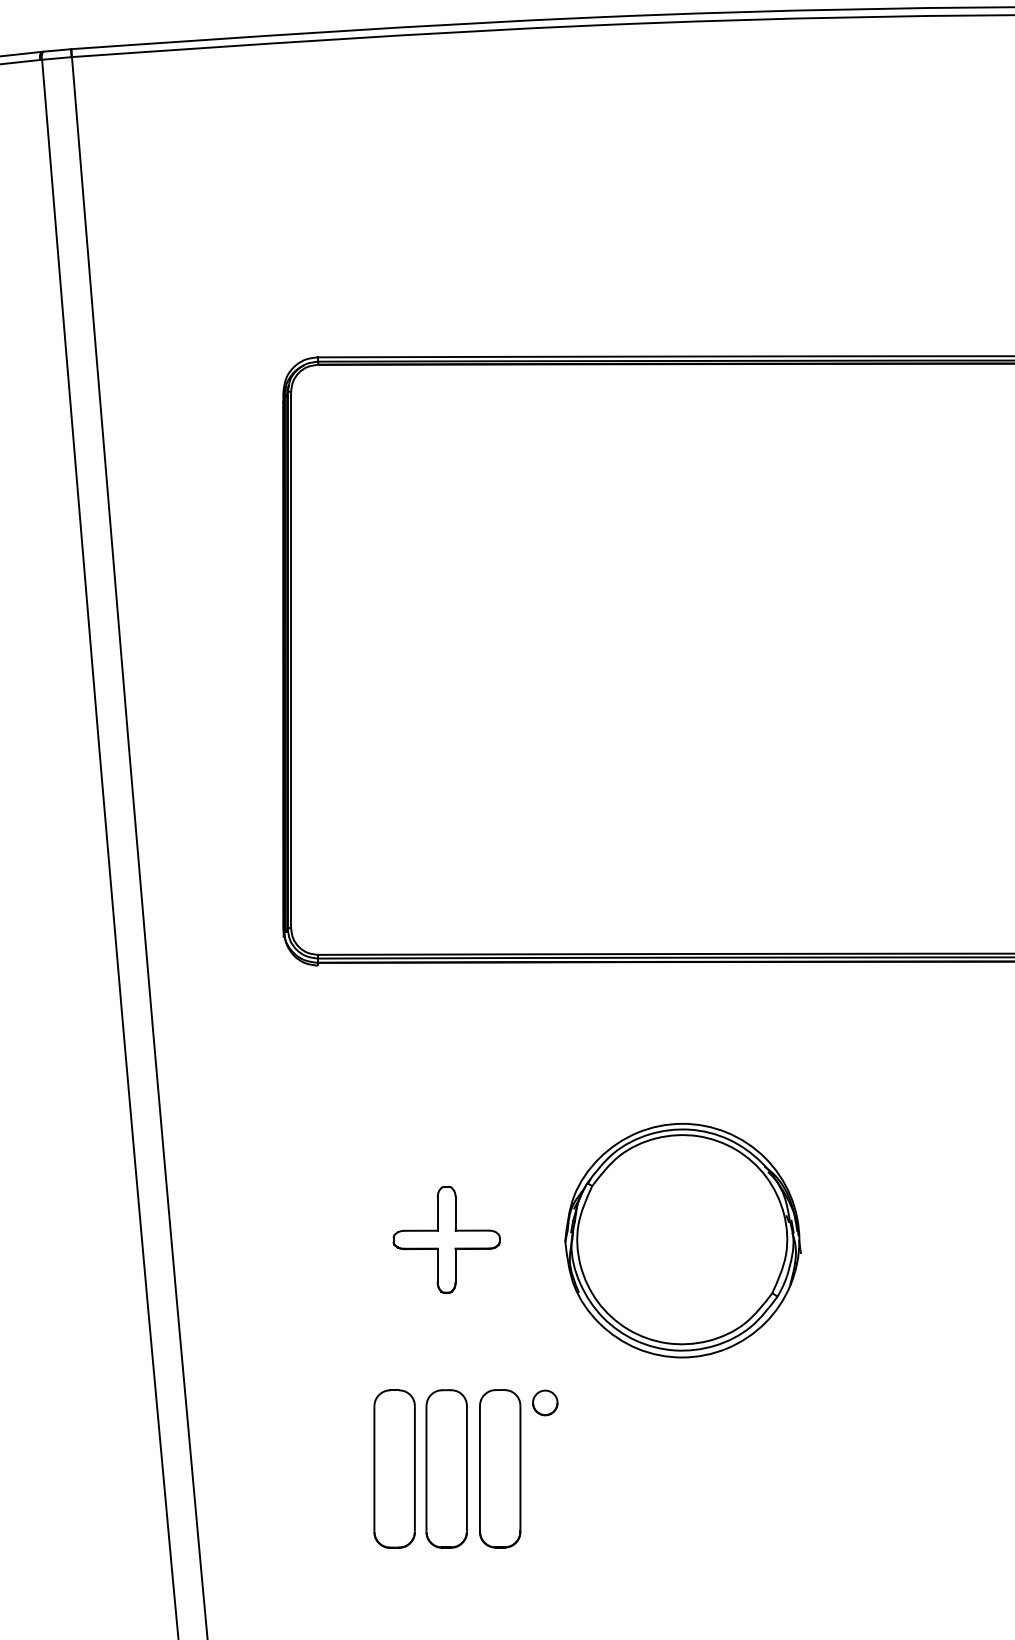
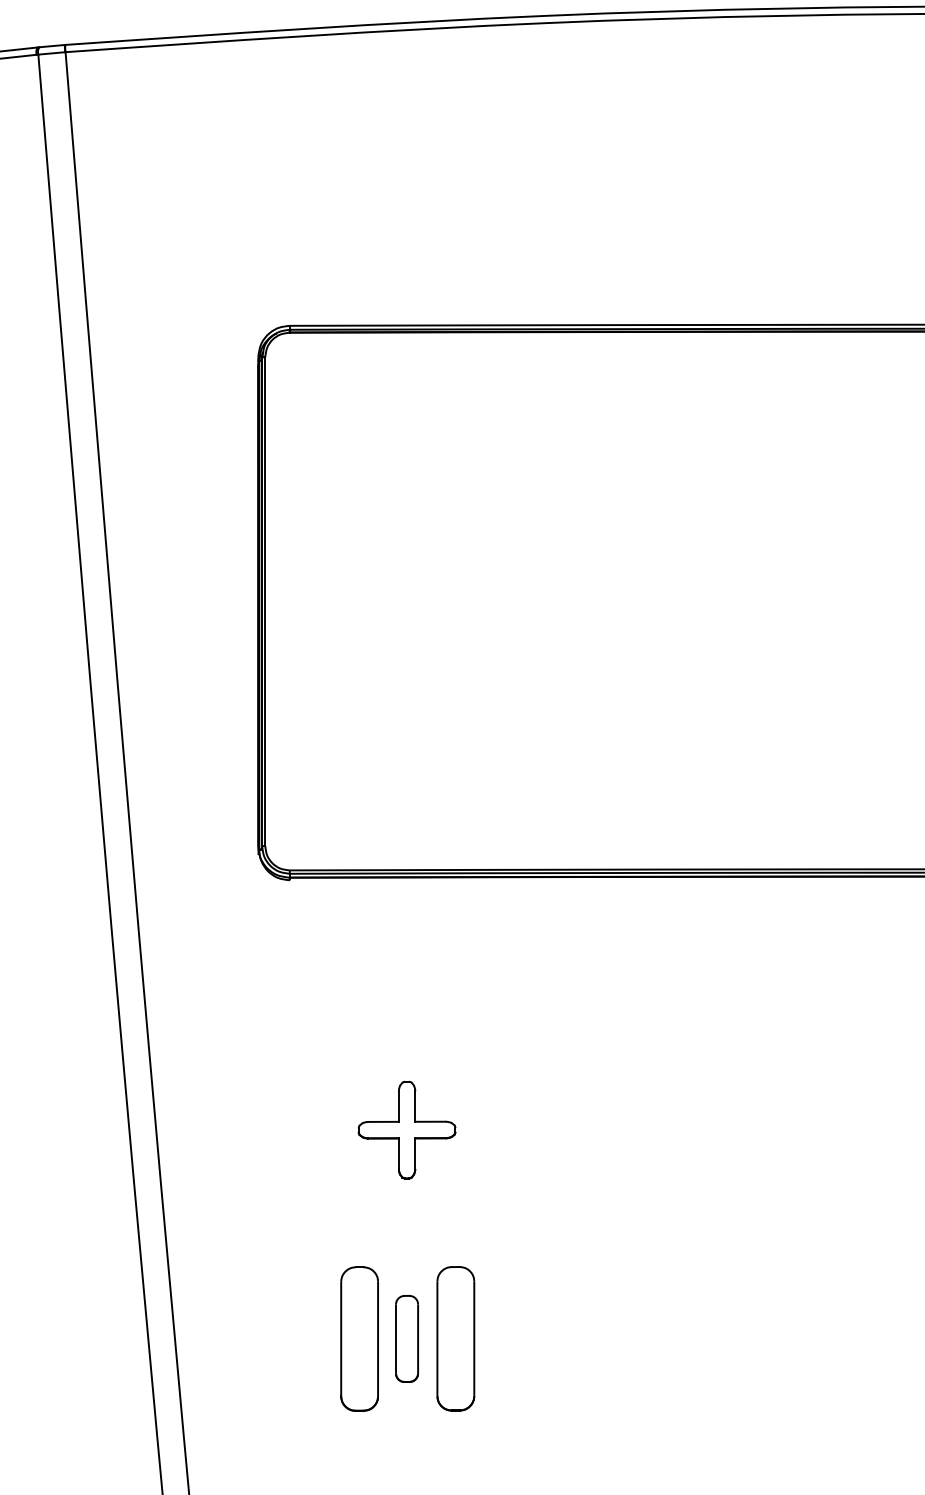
part: (683, 1240) -> (622, 1130), removed
part: (544, 1402) -> (496, 1278), removed
part: (446, 1468) -> (406, 1338), size x0.6

